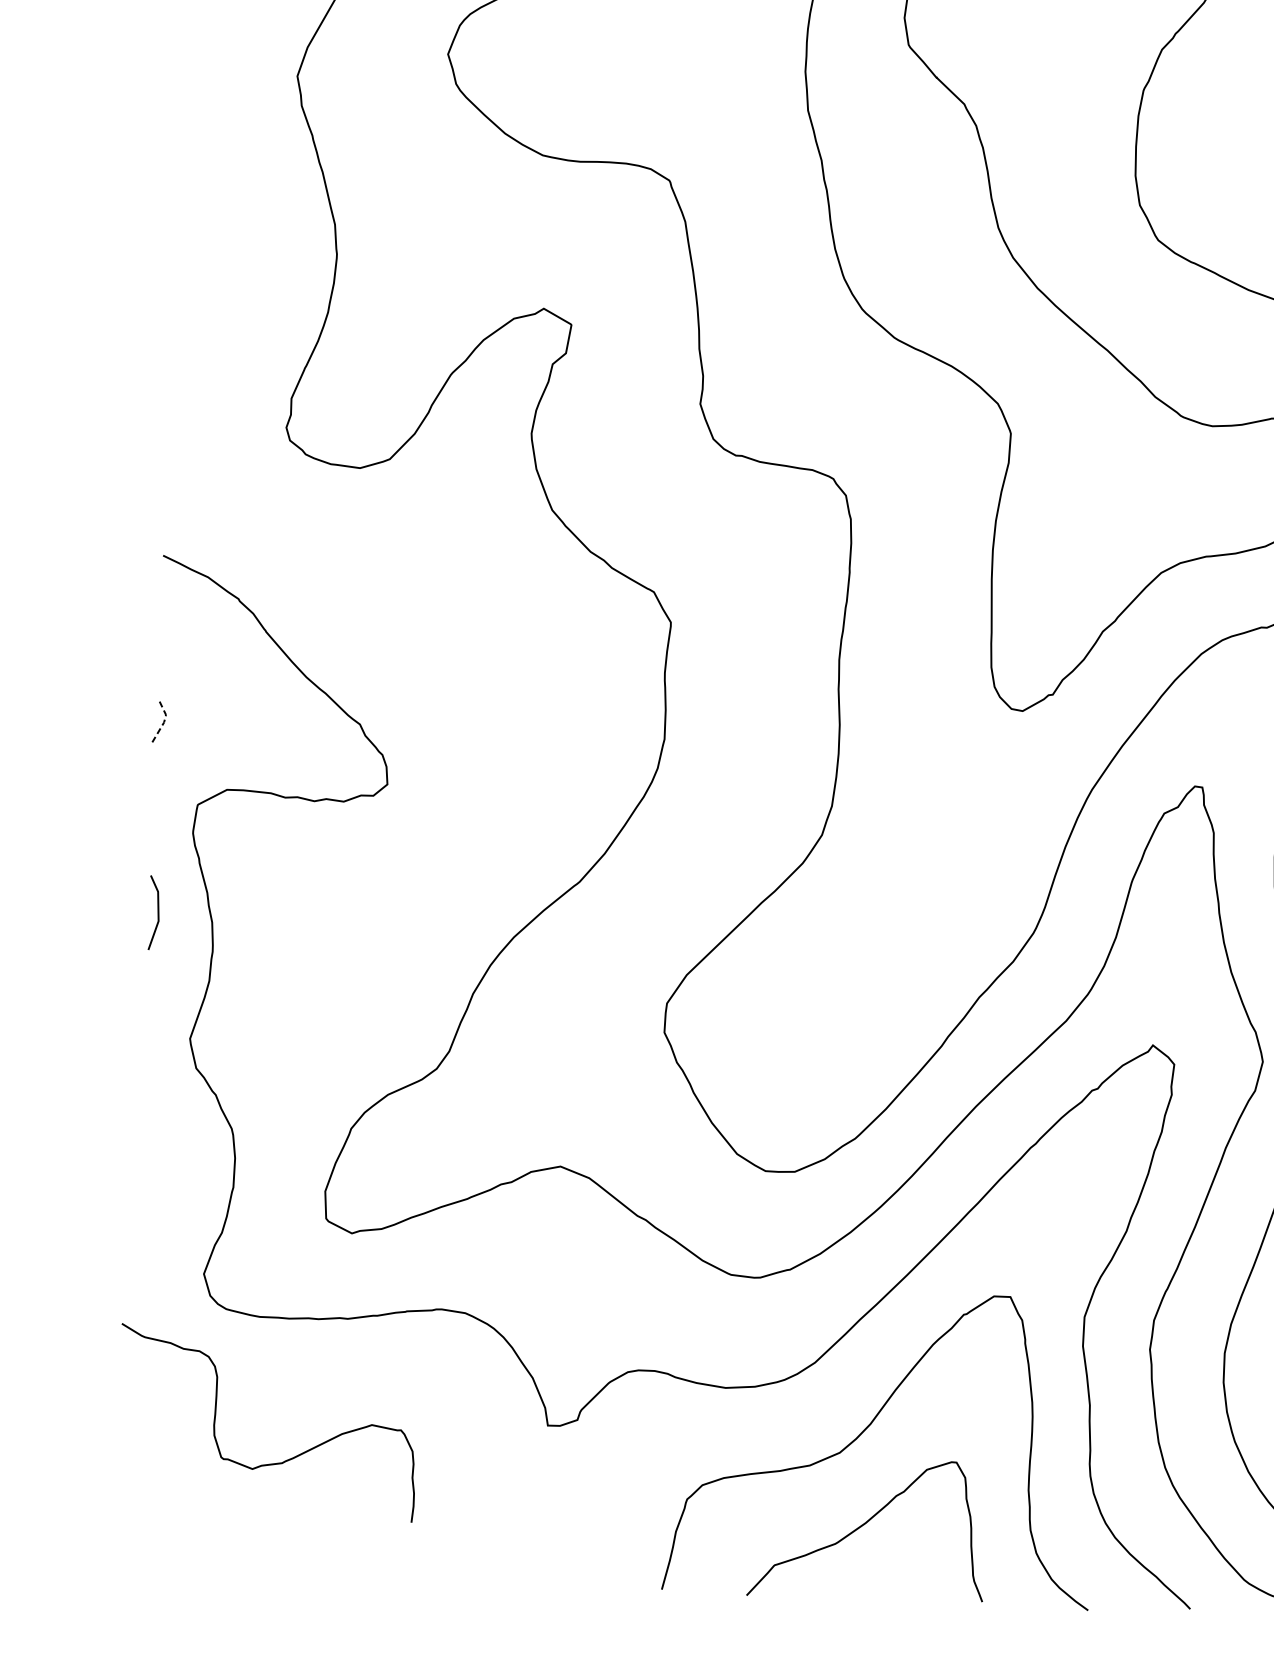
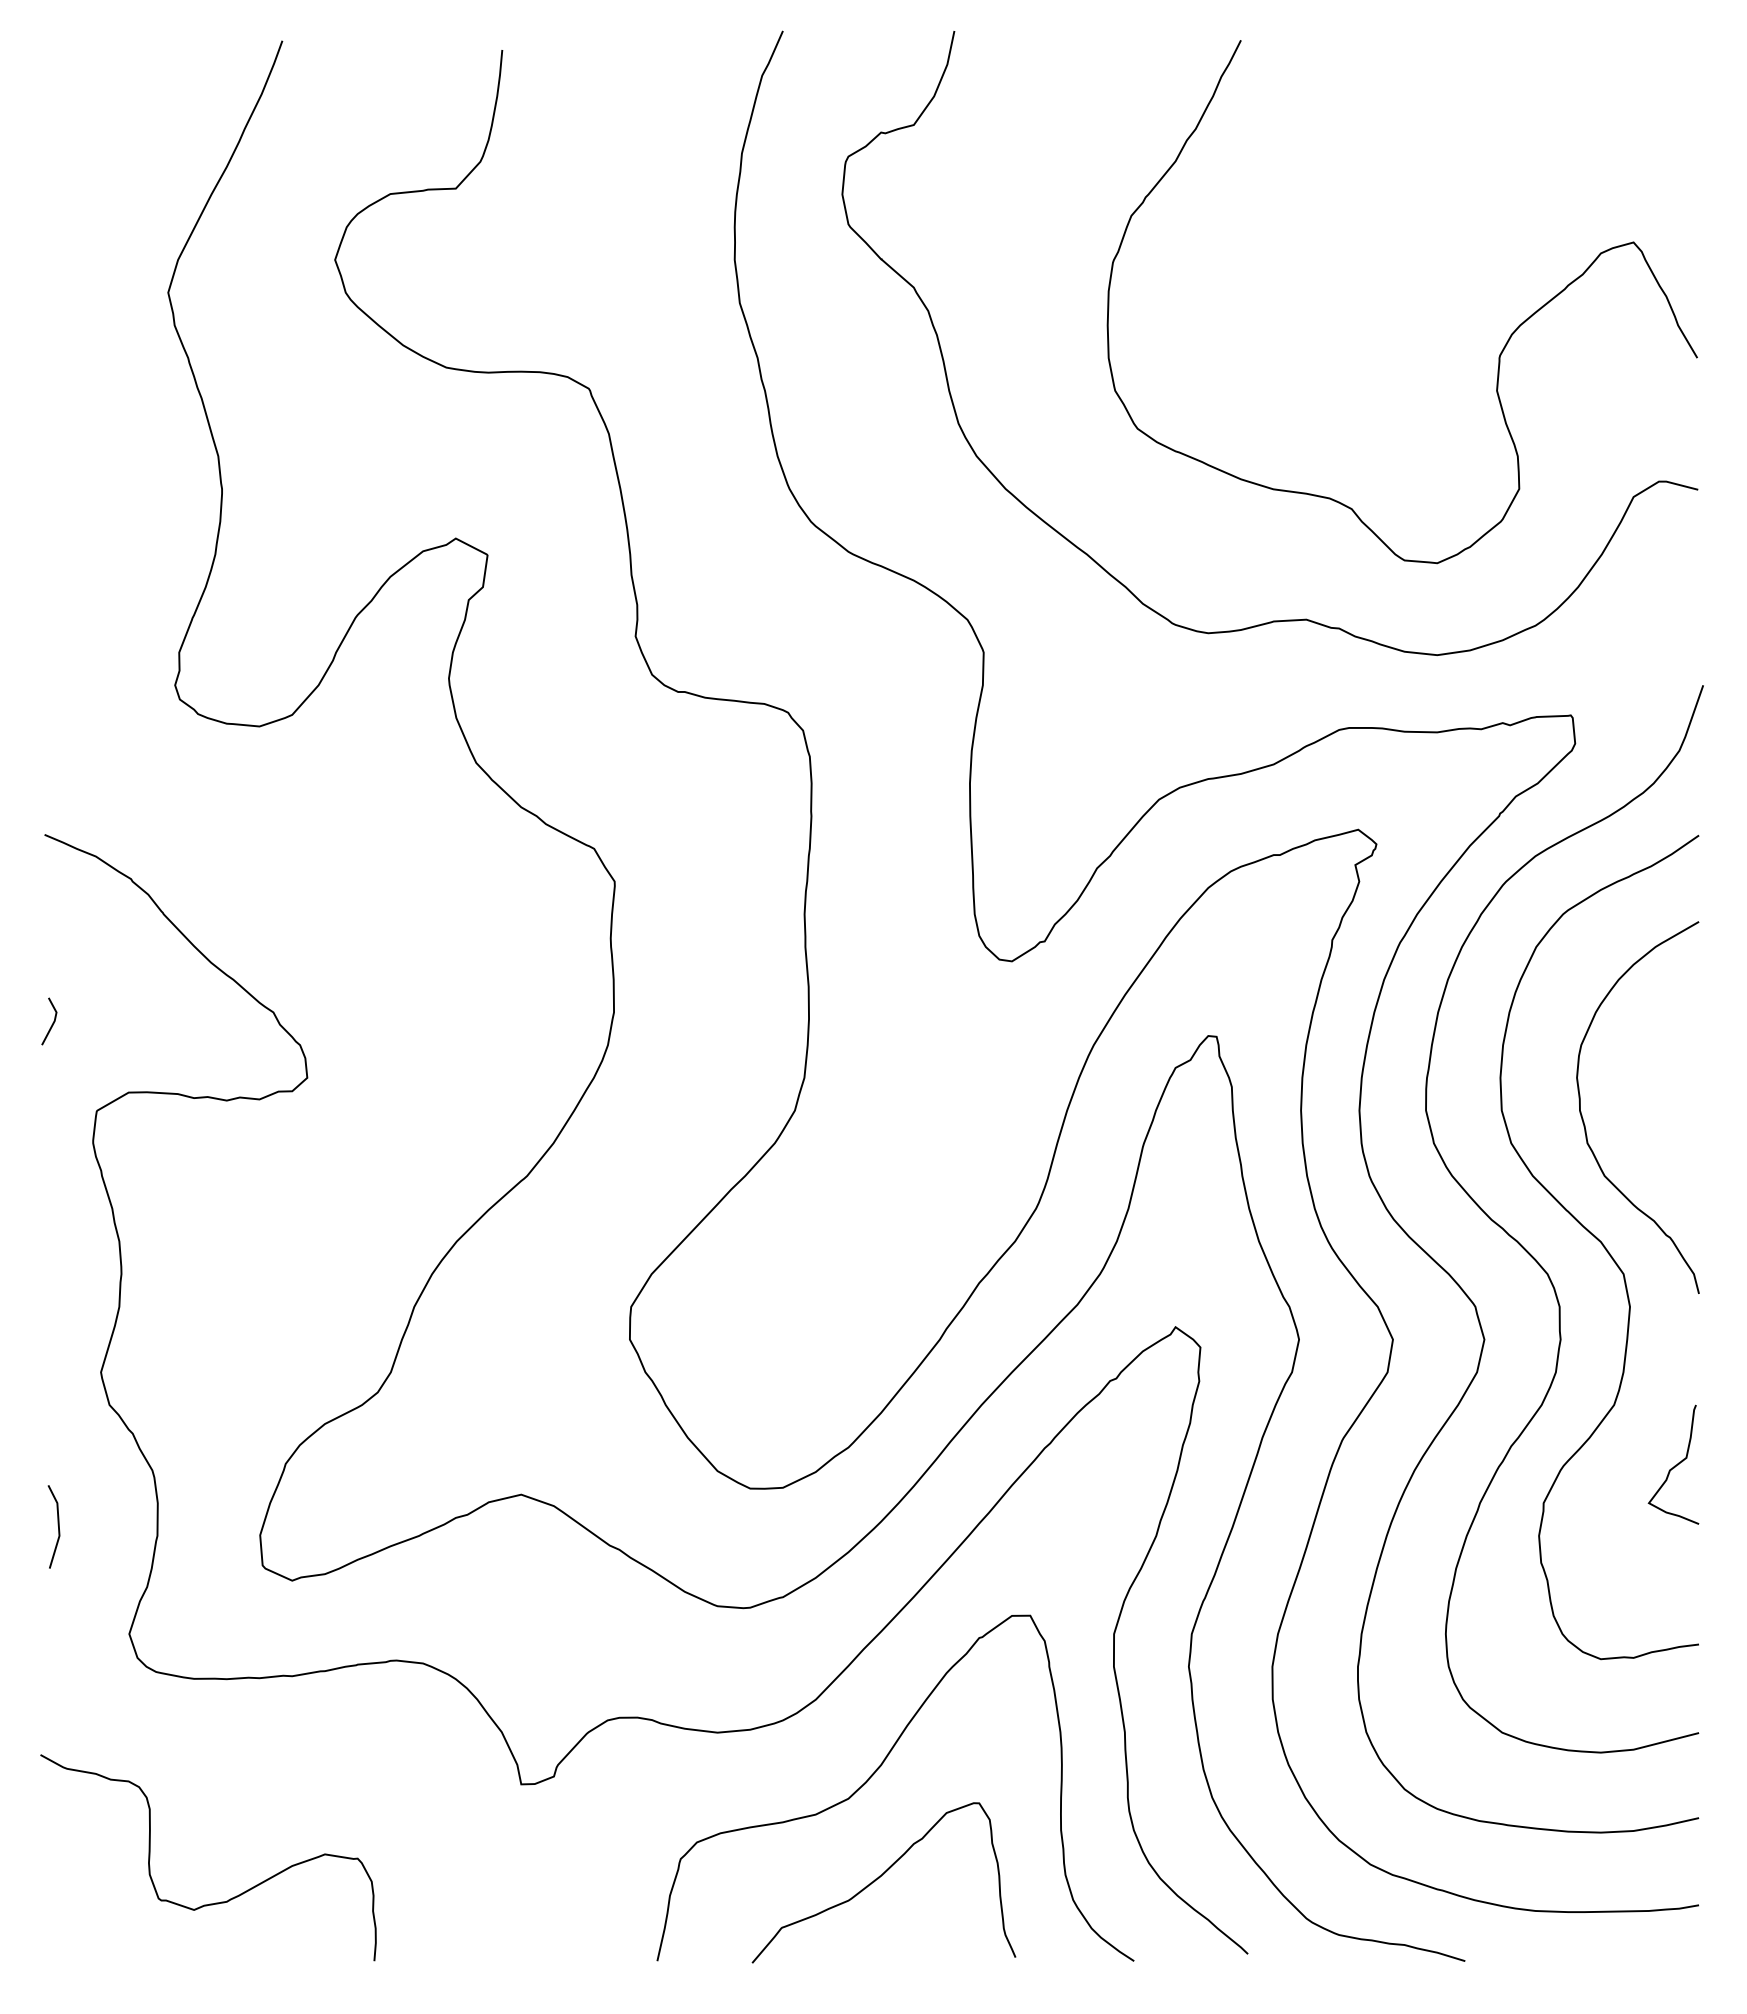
line: (163, 722) -> (54, 1020), dashed -> solid
line: (157, 911) -> (57, 1525), moved
curve: (271, 1463) -> (215, 1902), moved

